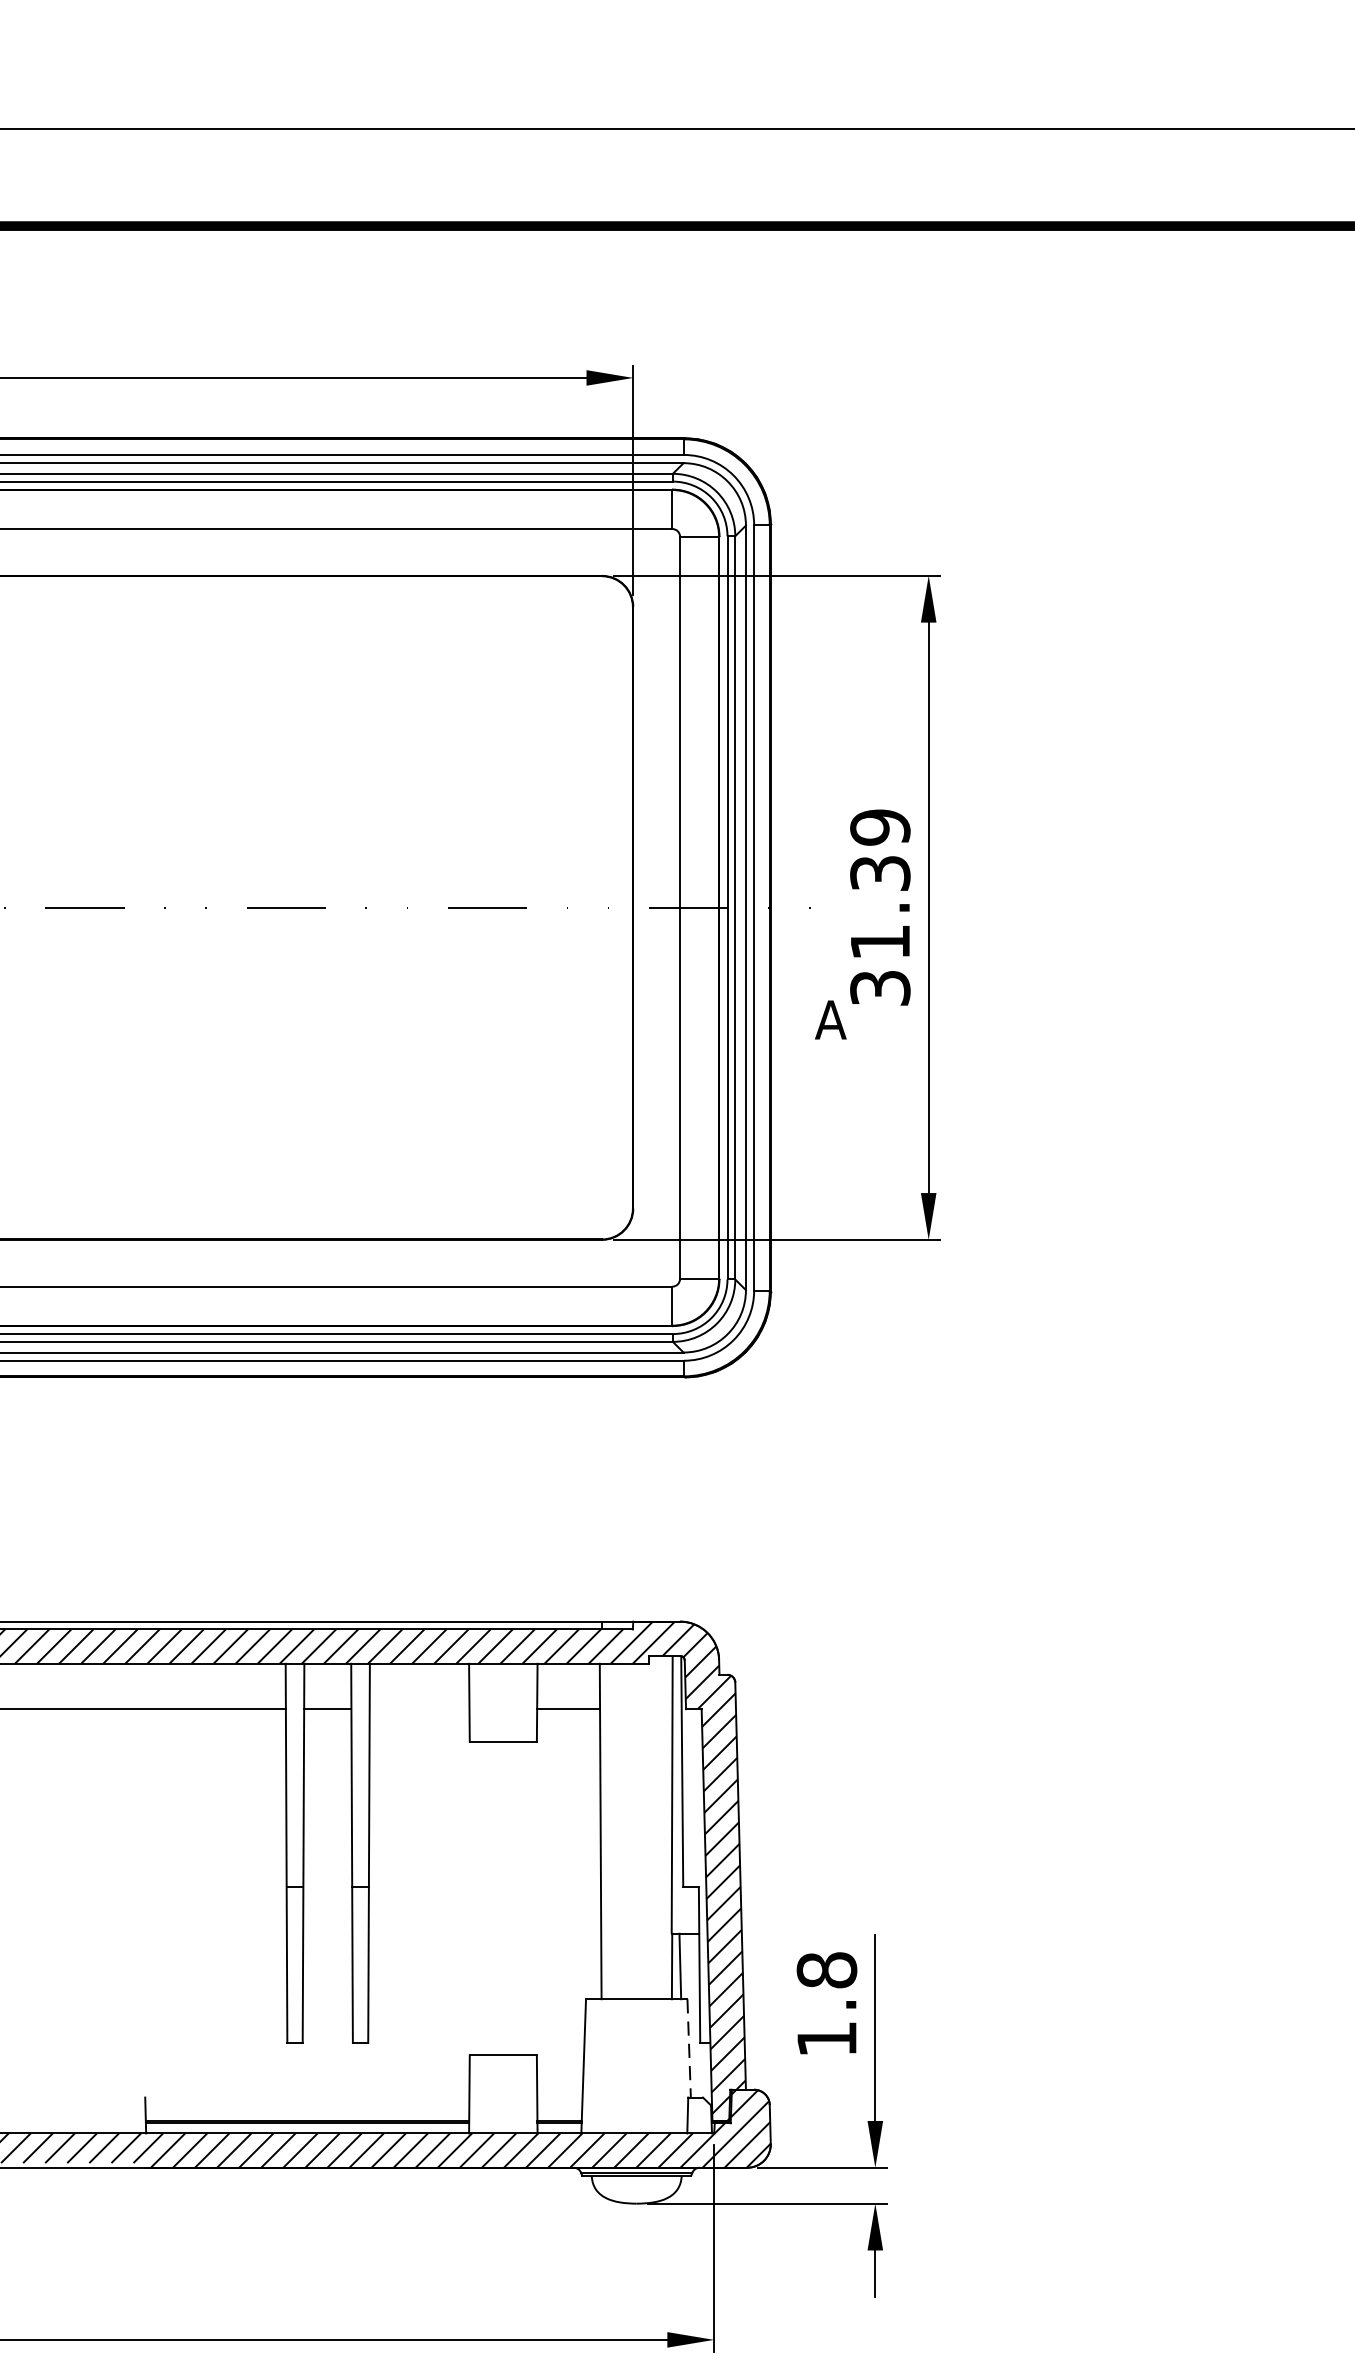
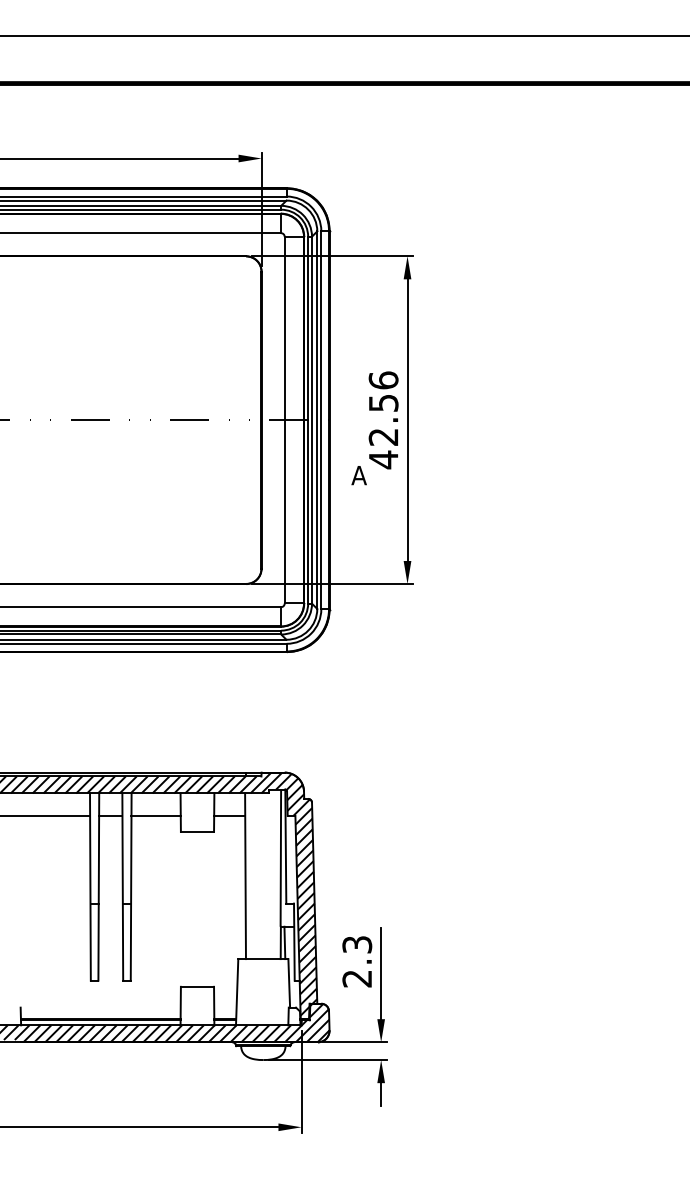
text: (880, 908) -> (383, 420), 31.39 -> 42.56
line: (418, 1708) -> (155, 815), added
text: (827, 2004) -> (357, 961), 1.8 -> 2.3
line: (689, 2048) -> (289, 983), dashed -> solid

